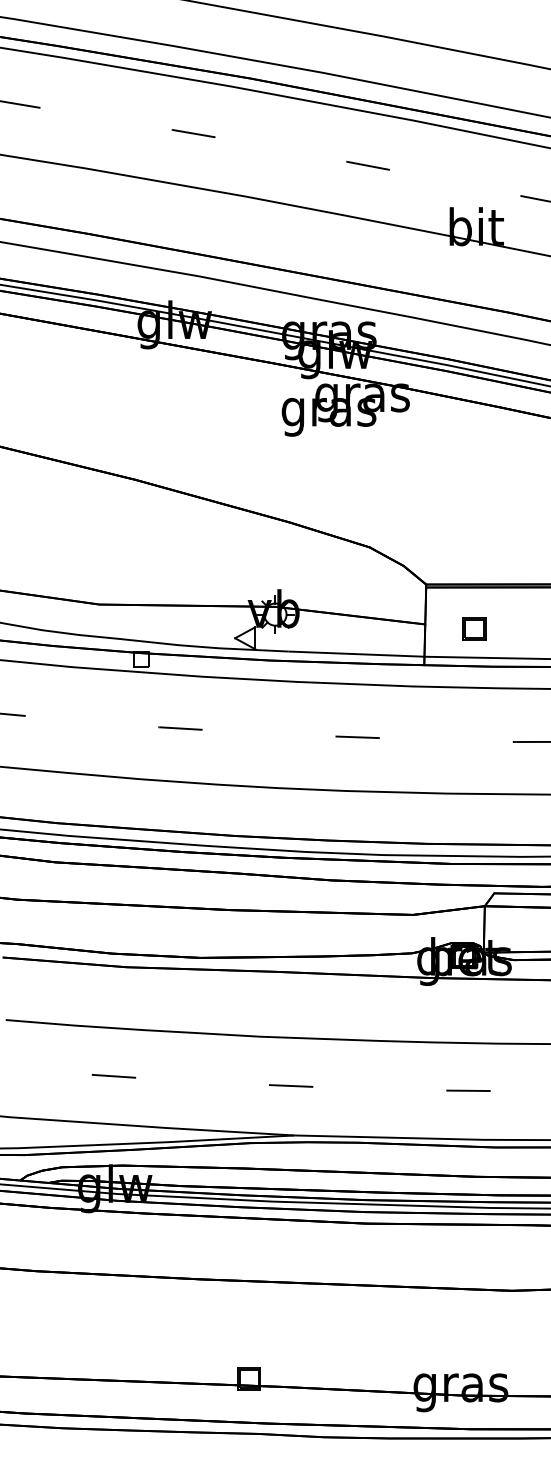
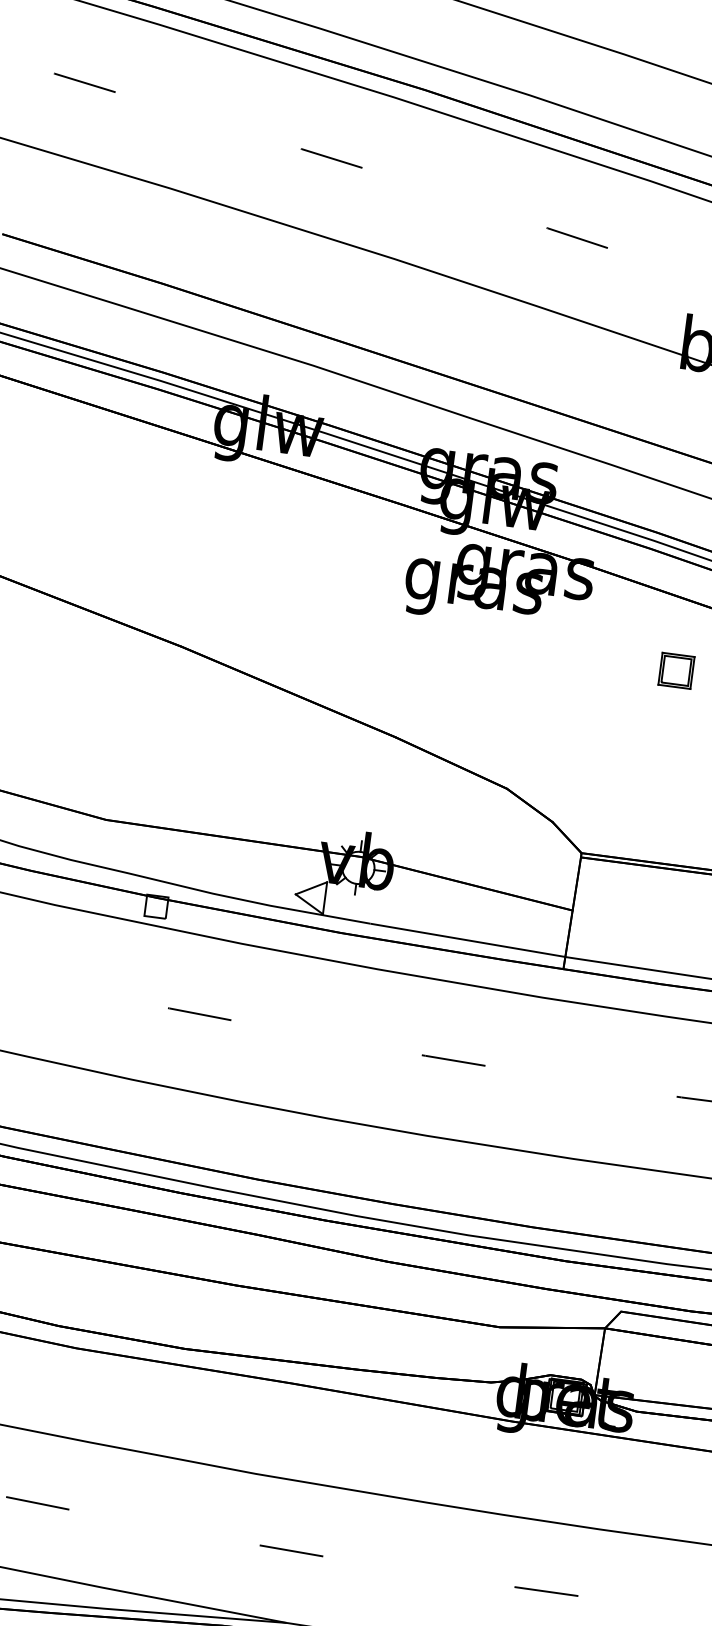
part: (474, 628) -> (676, 670), moved

